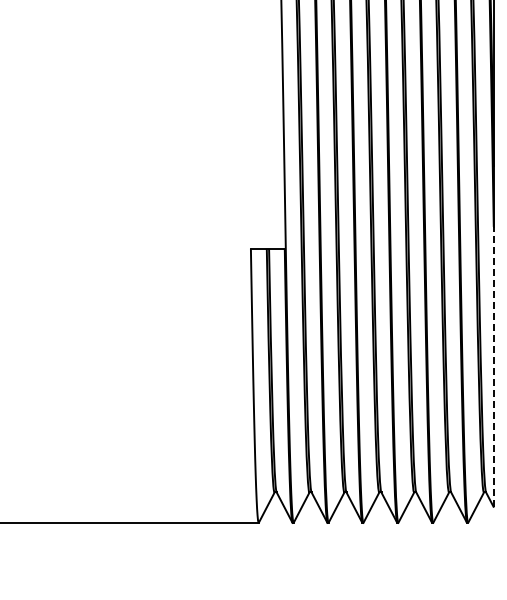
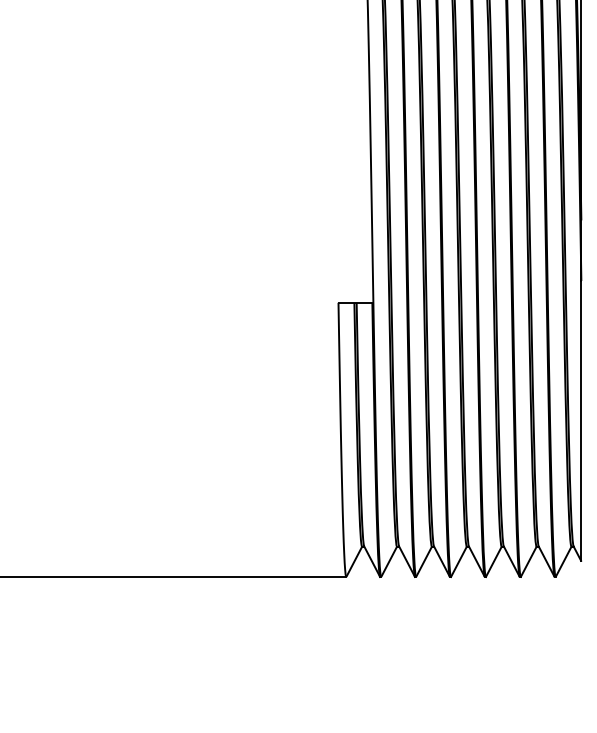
line: (493, 366) -> (581, 420), dashed -> solid

